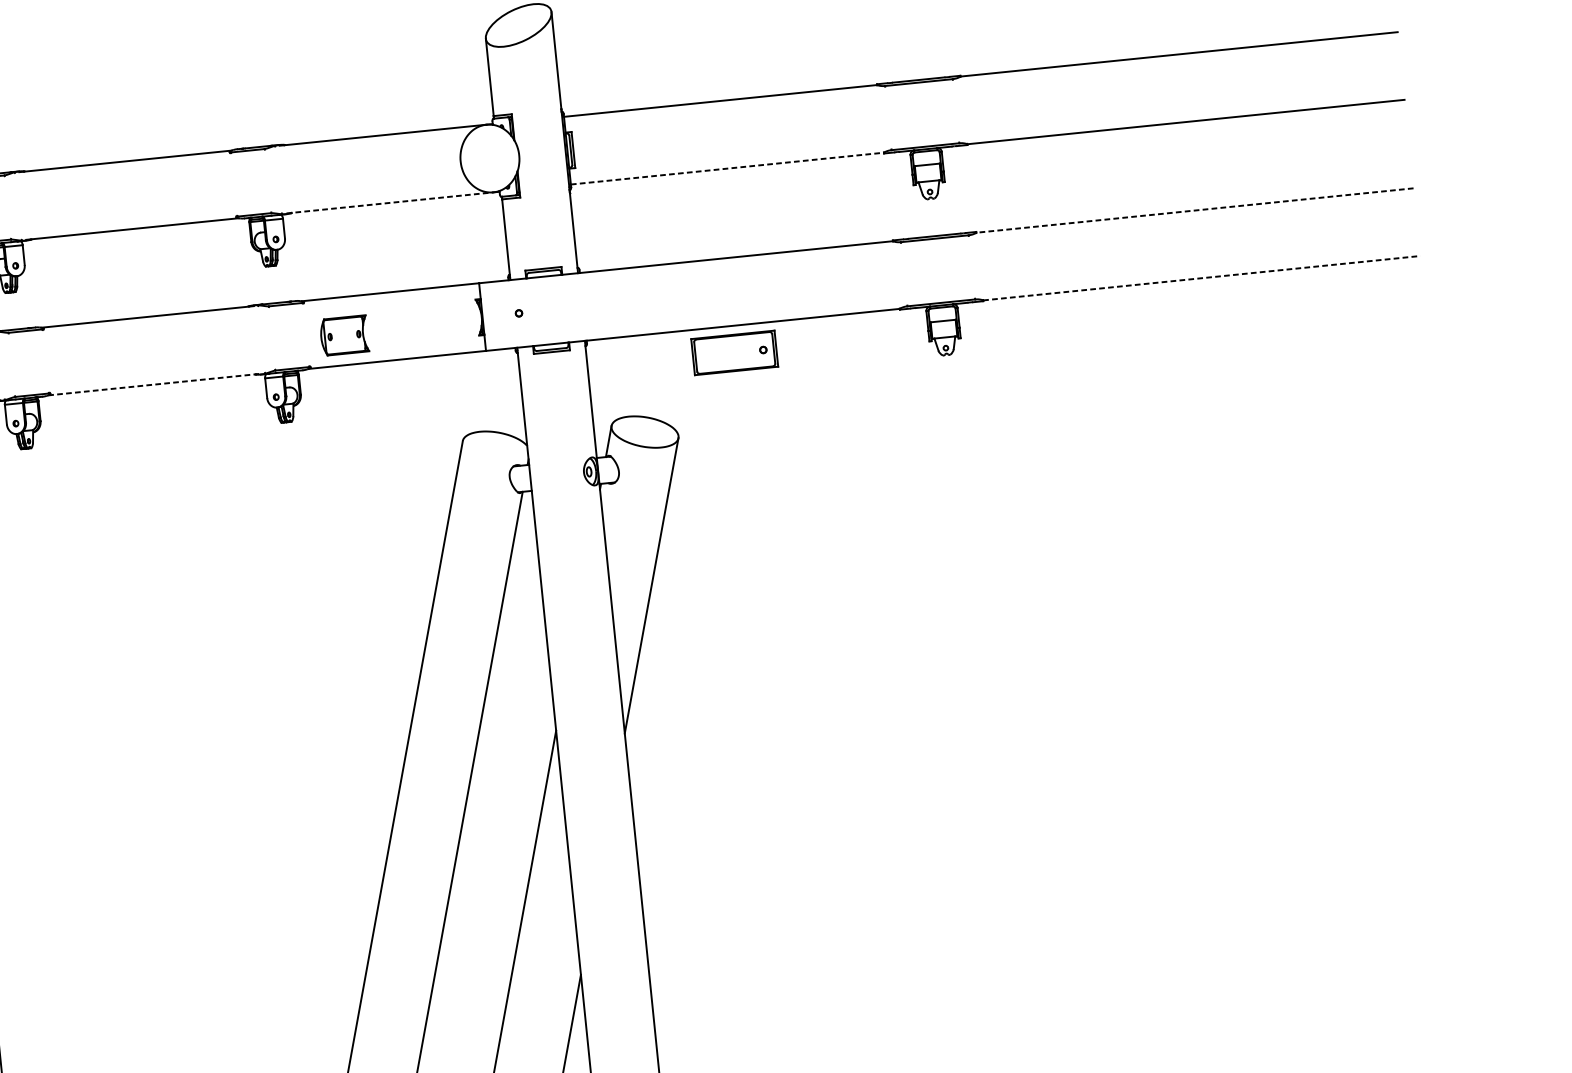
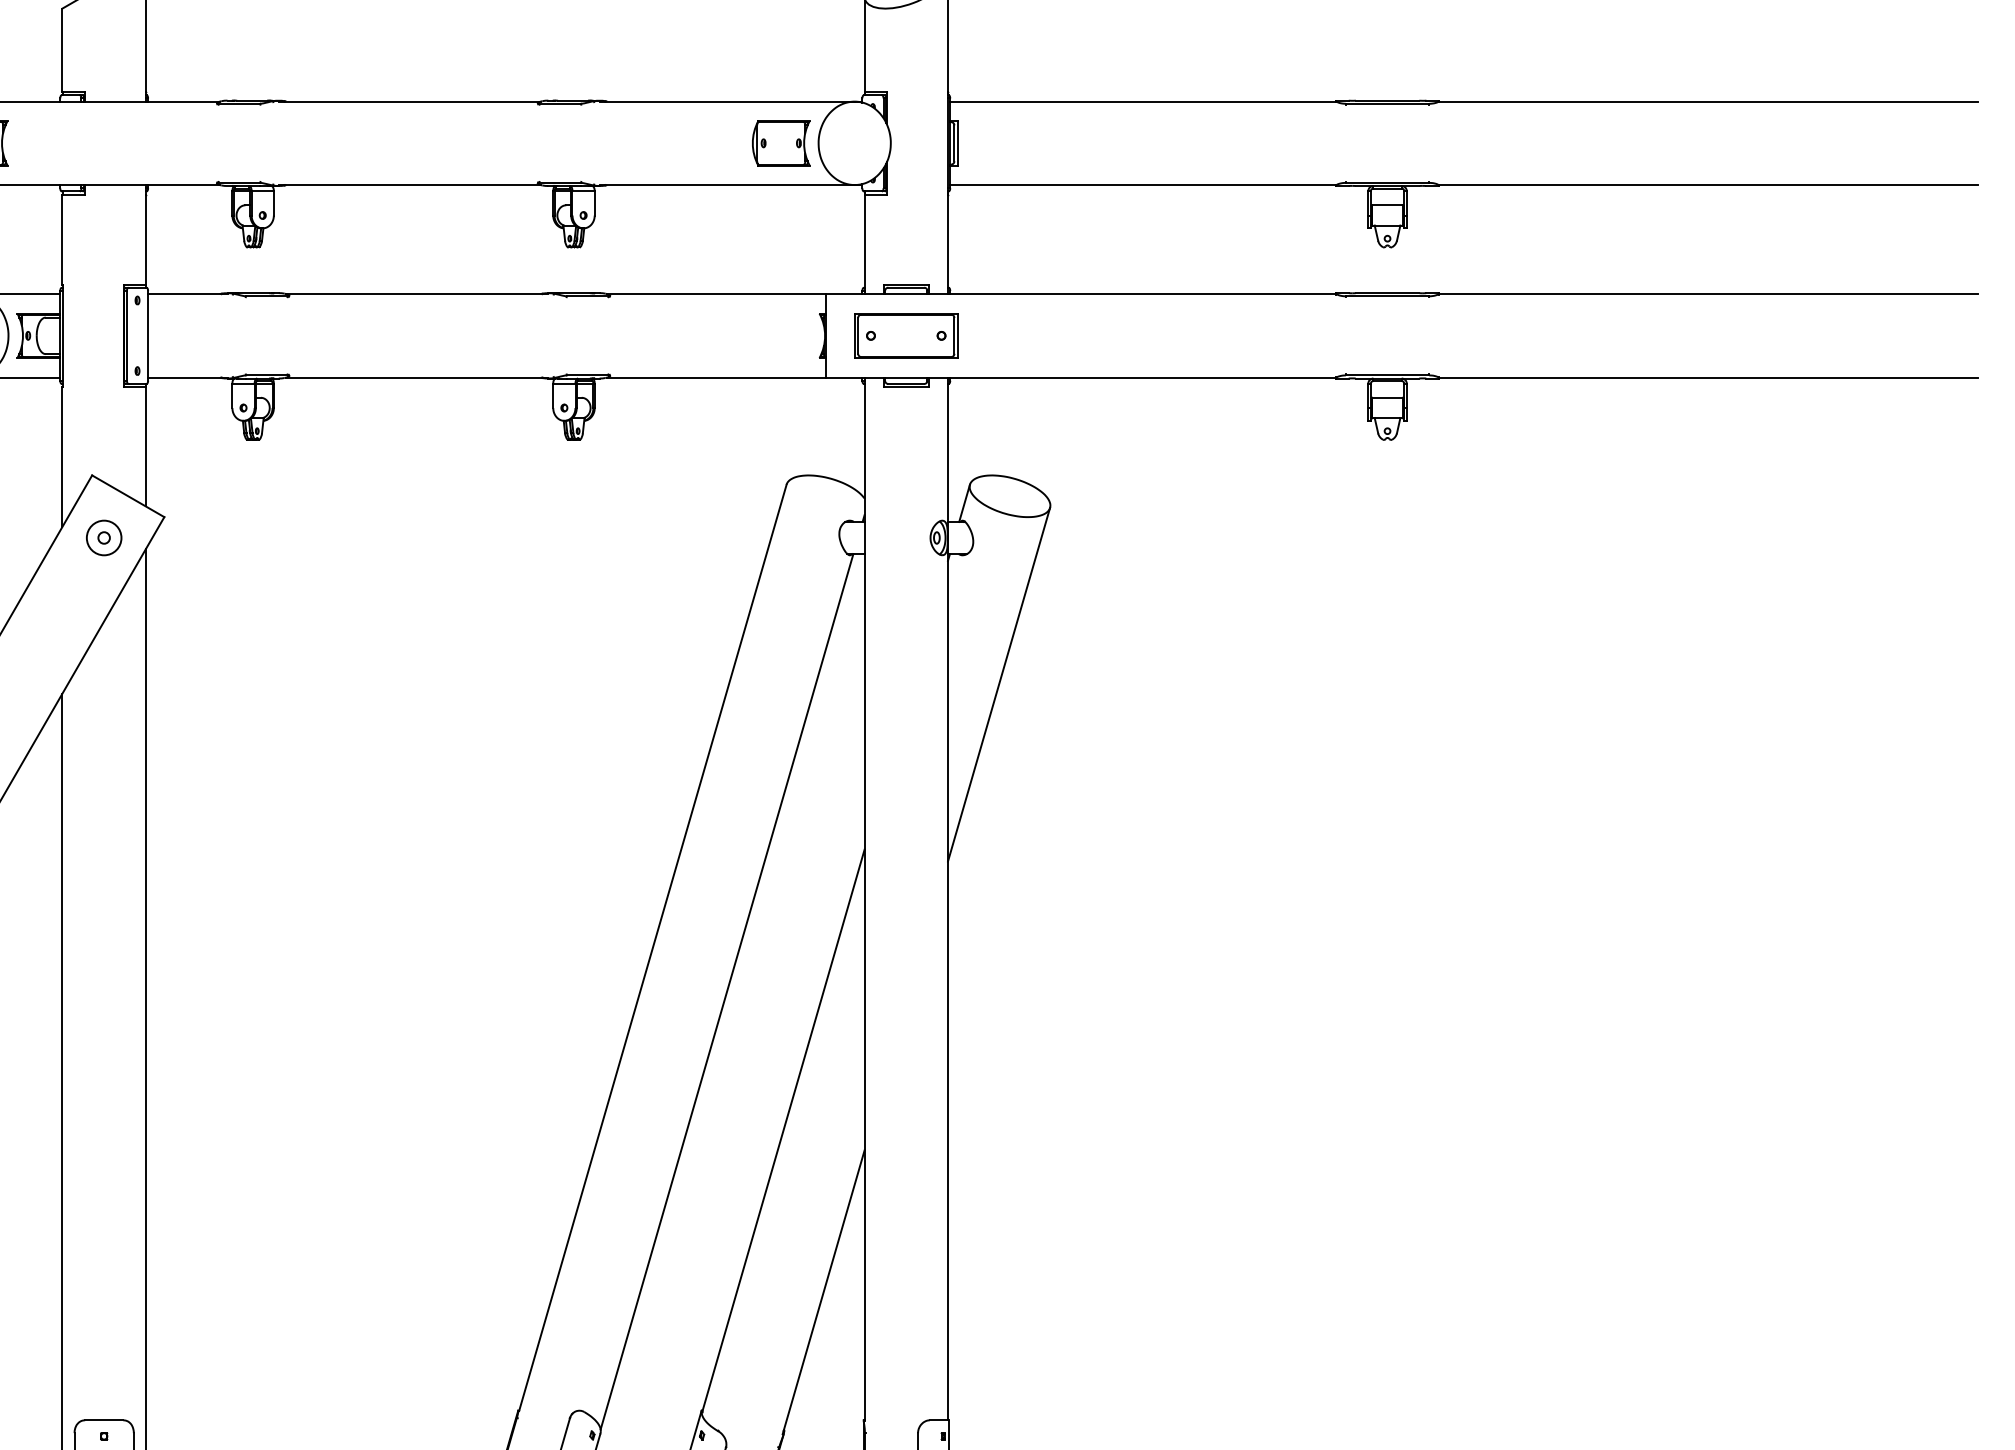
line: (727, 168) -> (1143, 185), dashed -> solid
line: (390, 203) -> (727, 185), dashed -> solid
line: (1195, 210) -> (1708, 294), dashed -> solid
line: (1201, 278) -> (1708, 377), dashed -> solid
part: (344, 335) -> (781, 143), moved
part: (734, 352) -> (906, 335), moved
line: (154, 384) -> (417, 377), dashed -> solid

